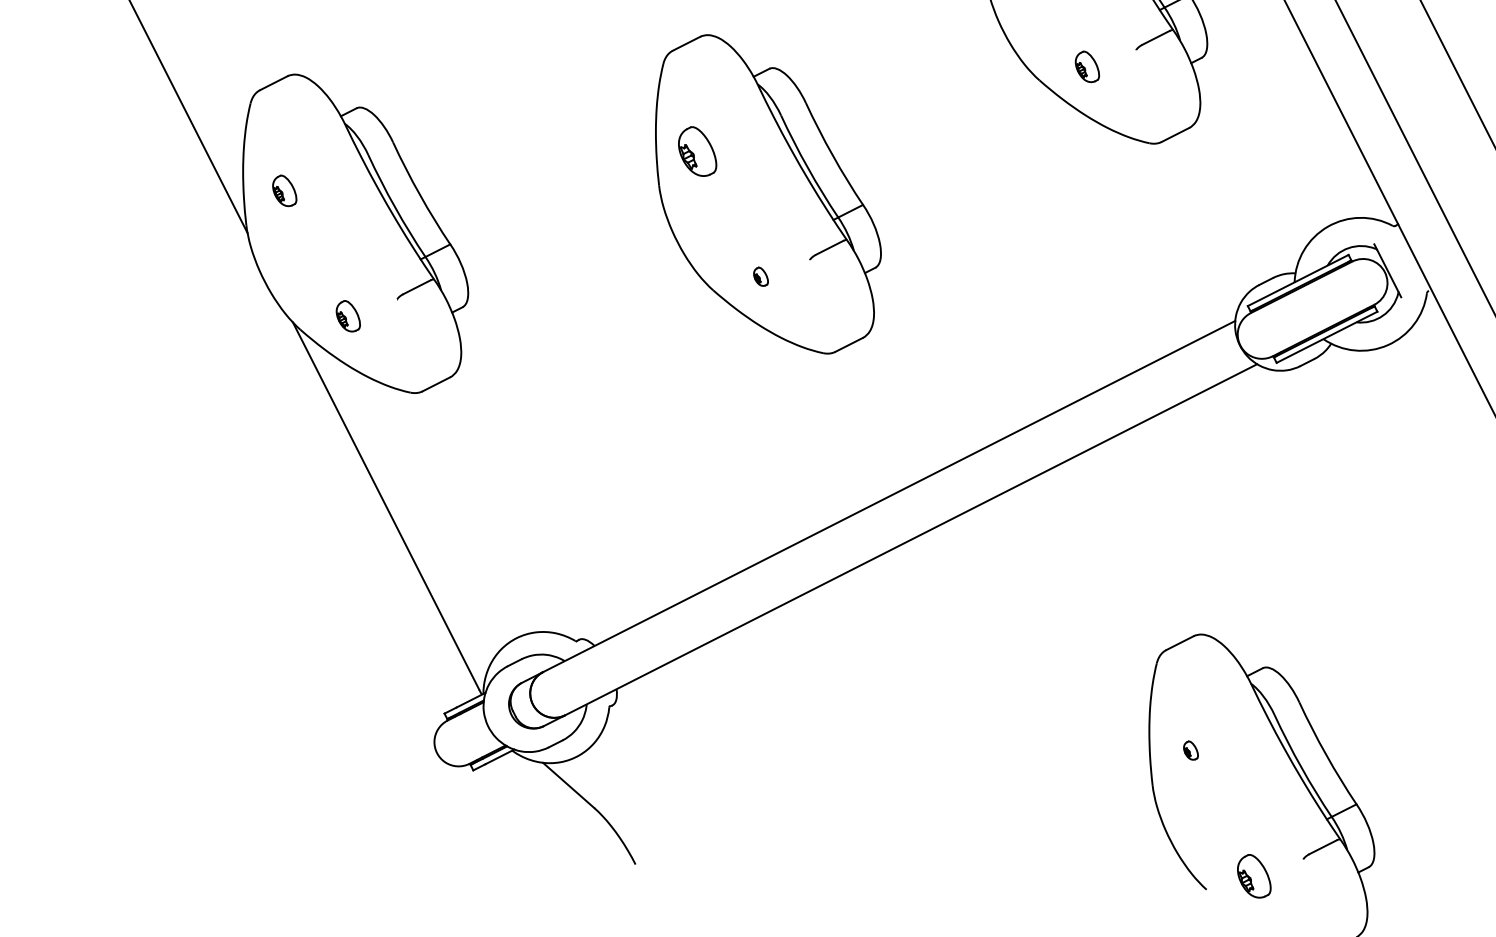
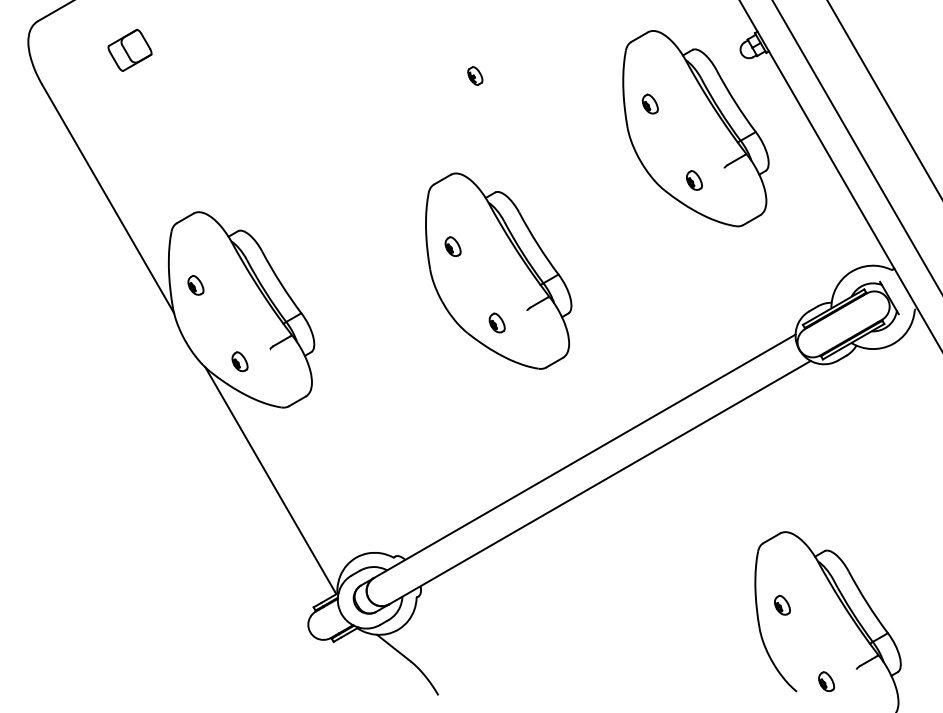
part: (696, 151) -> (452, 246), size x0.62
part: (760, 275) -> (496, 322), size x1.67
part: (1191, 749) -> (782, 604), size x1.67
part: (1254, 875) -> (826, 681), size x0.71

